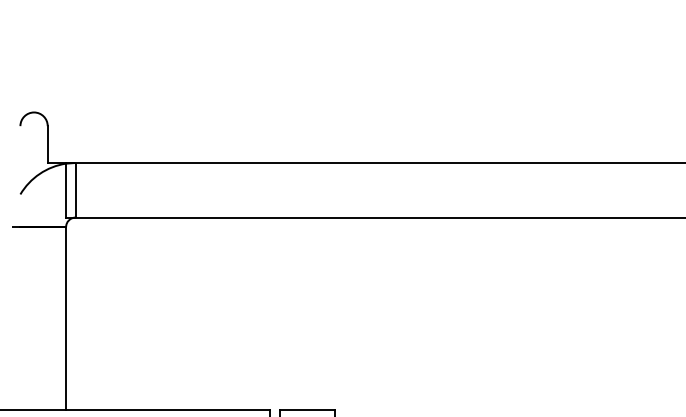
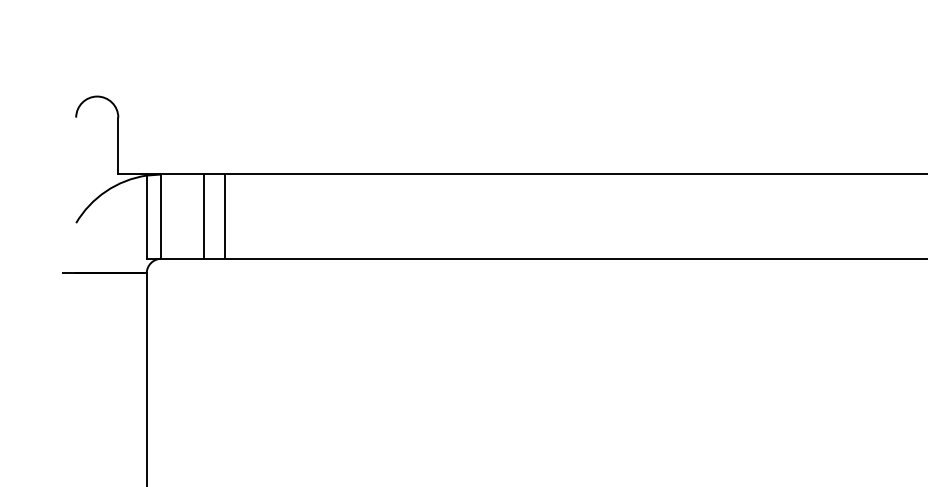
line: (102, 189) -> (202, 215), added
line: (116, 189) -> (224, 215), added

